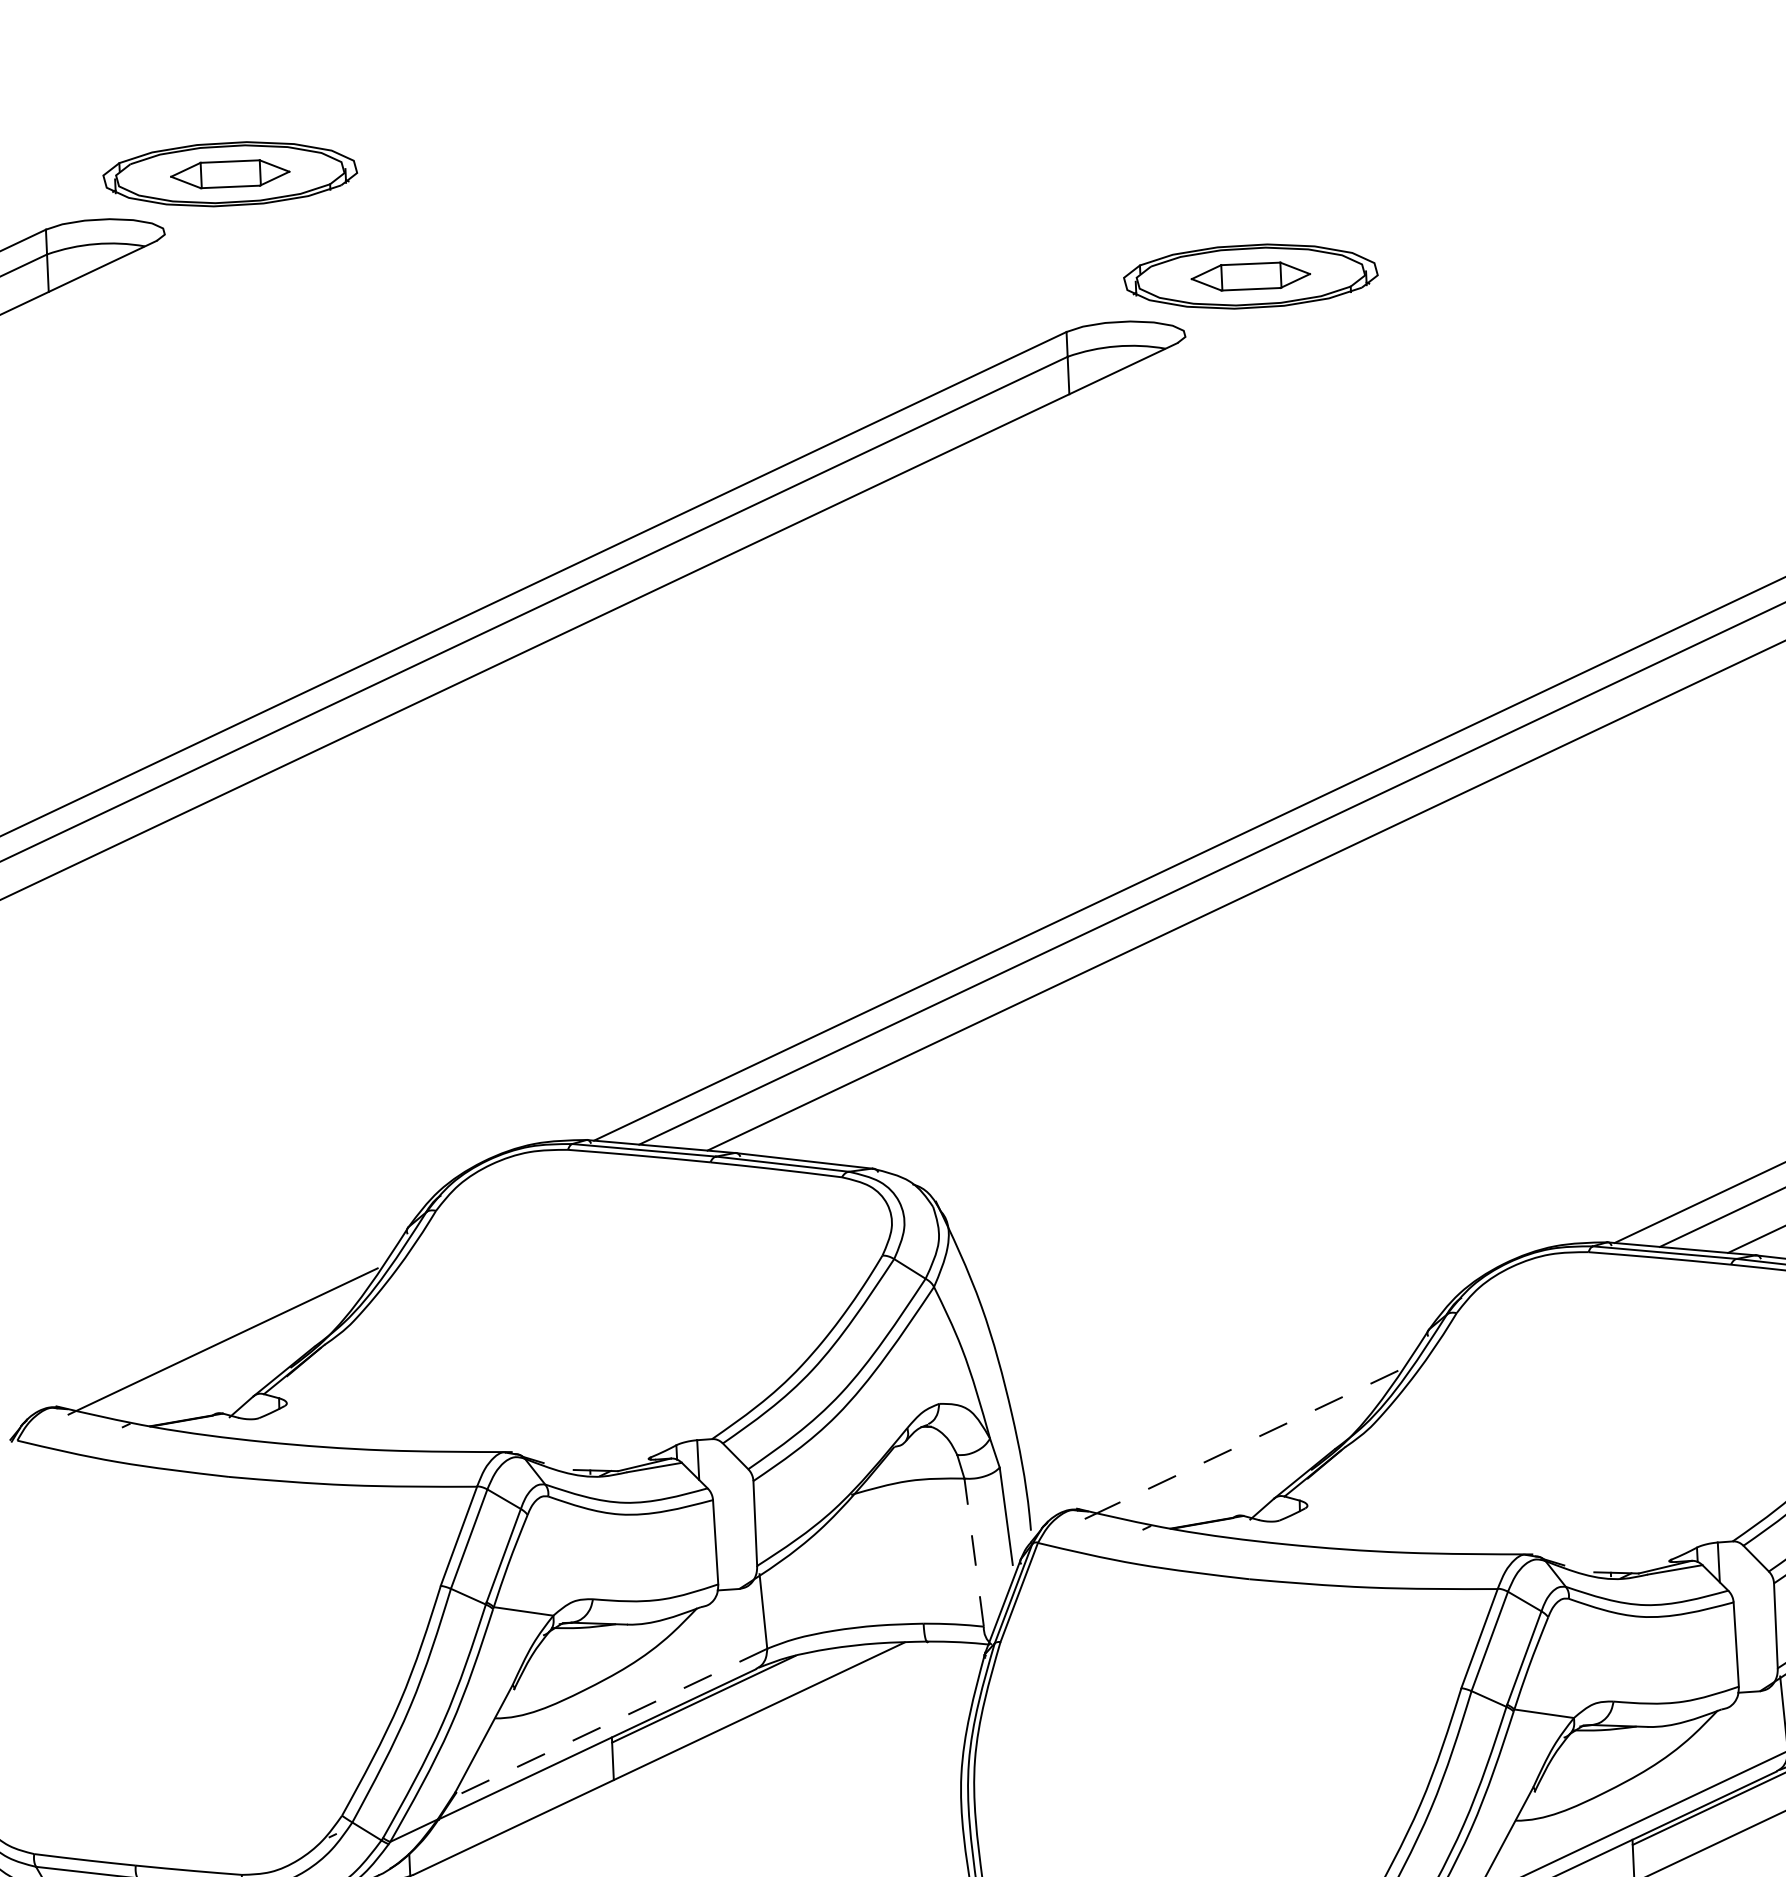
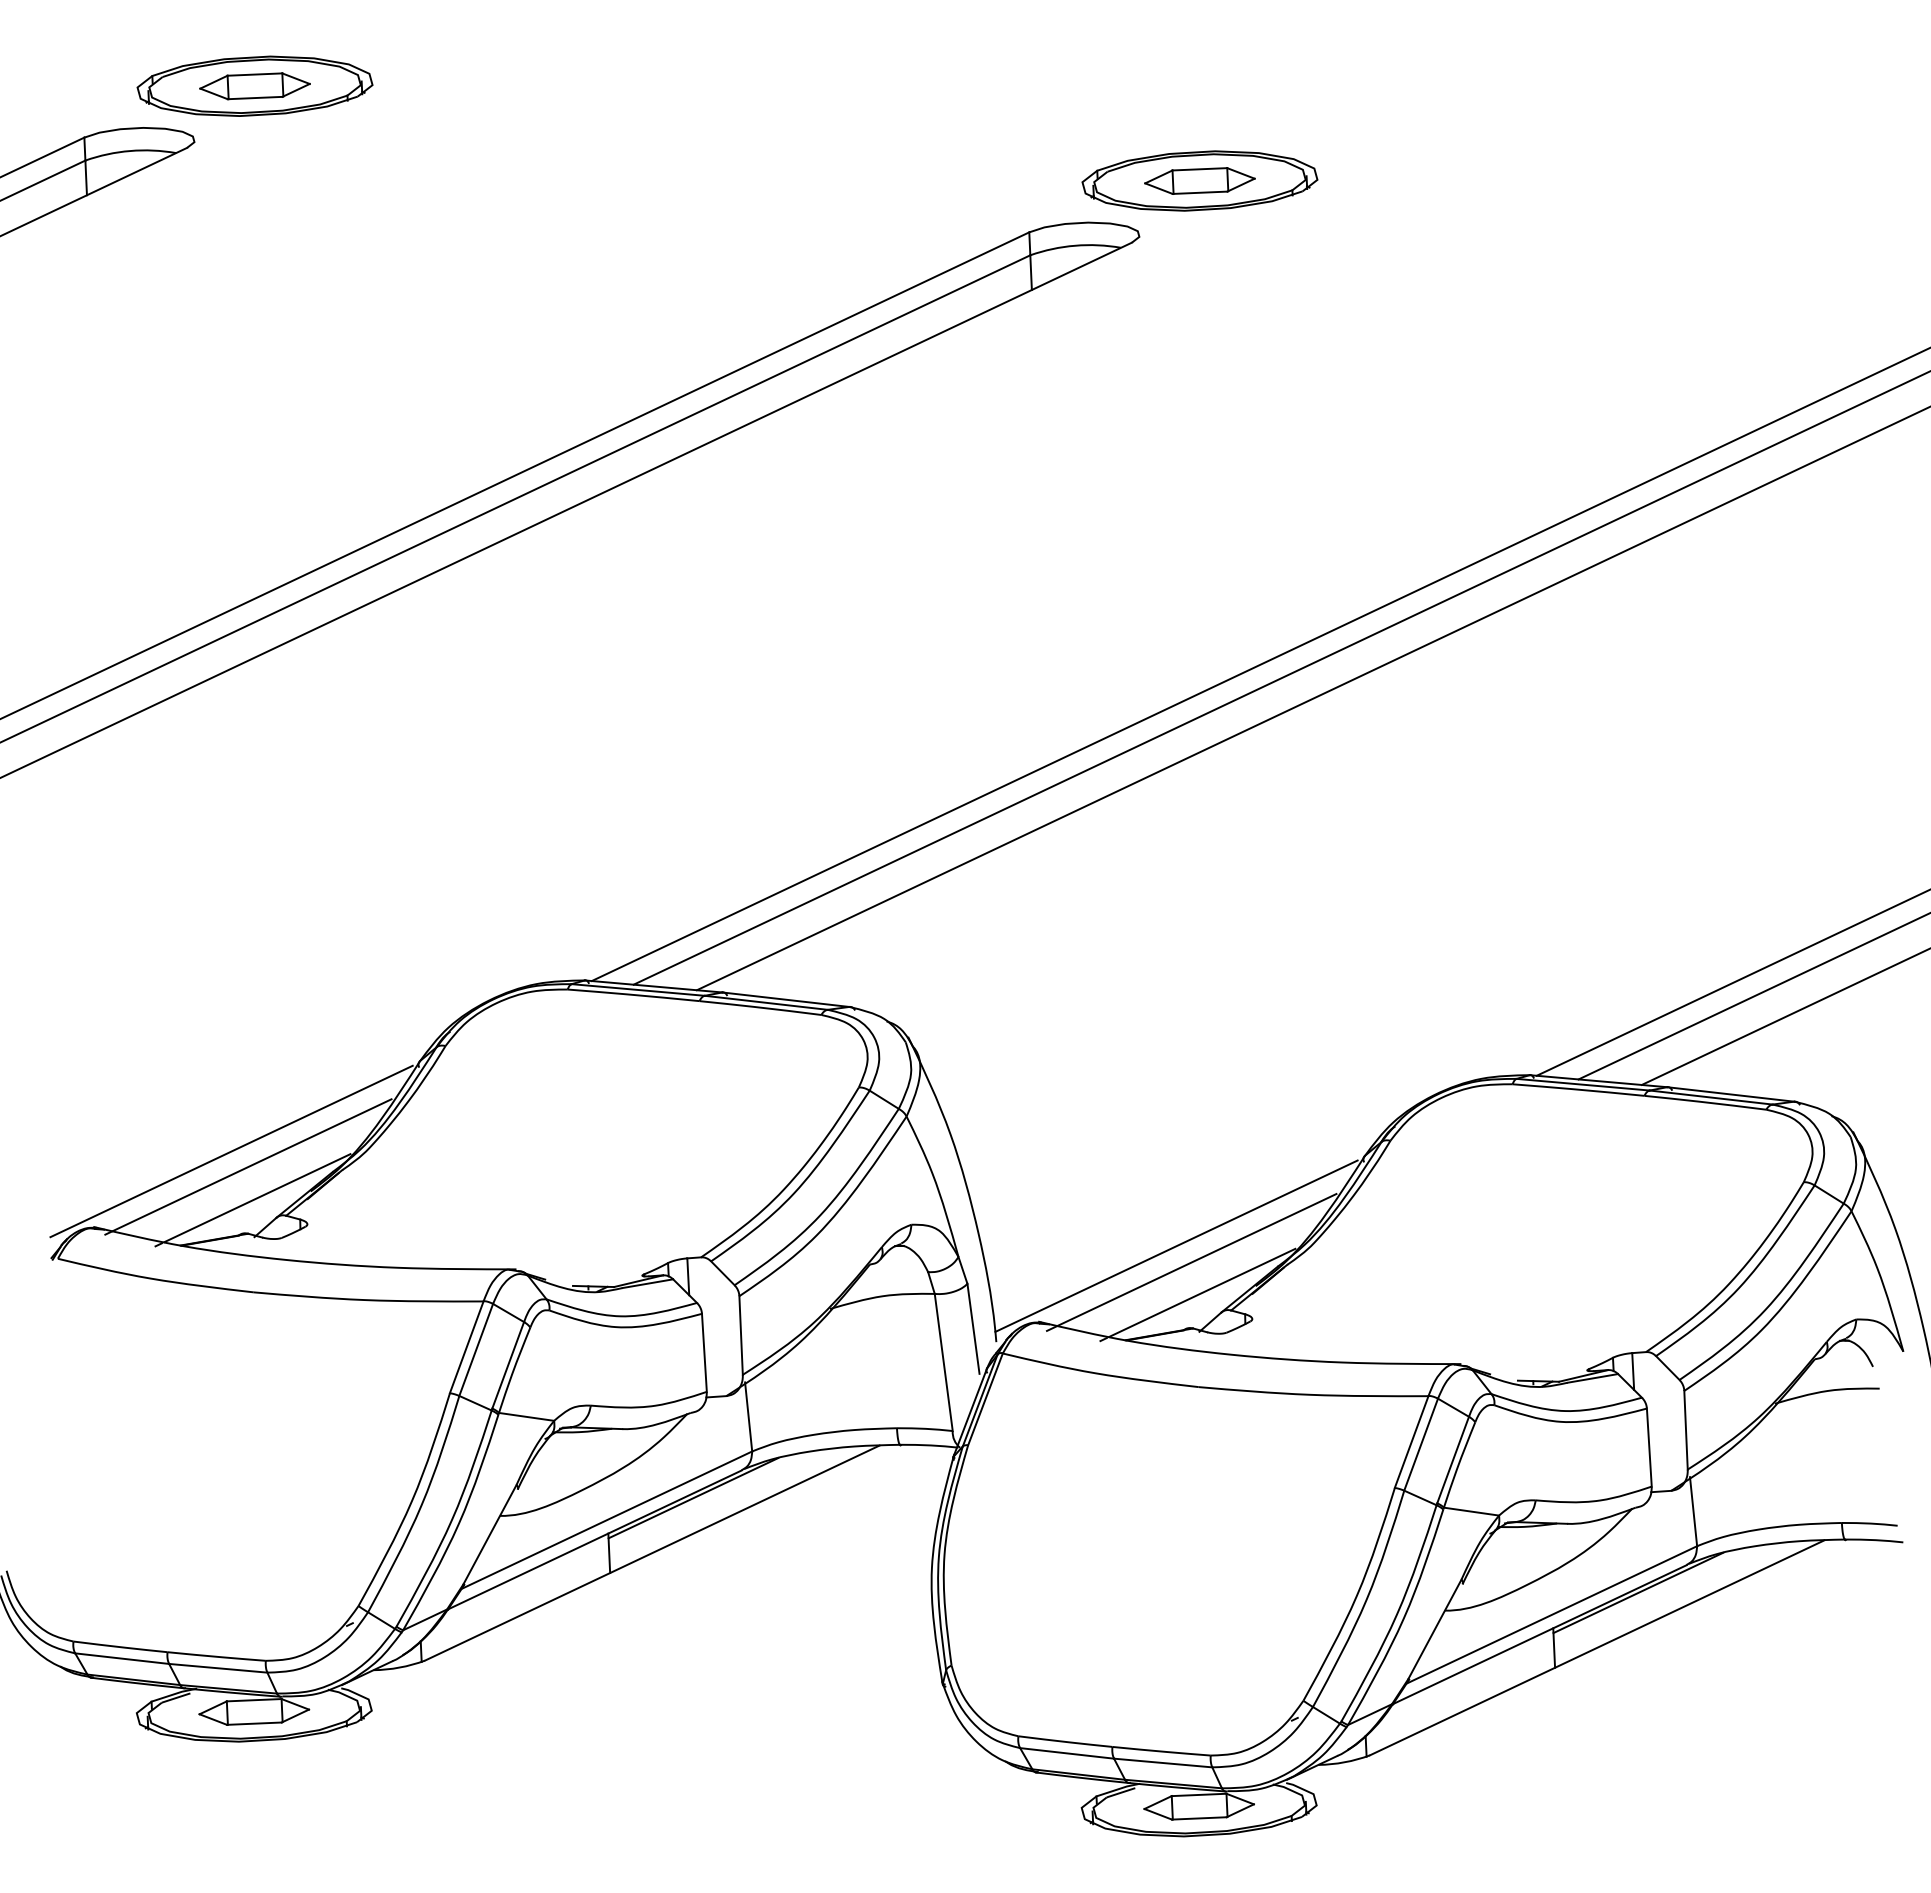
line: (204, 1324) -> (231, 1151), added
line: (232, 1375) -> (257, 1198), added
line: (1225, 1426) -> (1176, 1245), added
line: (1247, 1442) -> (1196, 1260), dashed -> solid
line: (1253, 1477) -> (1202, 1292), added
line: (973, 1551) -> (943, 1361), dashed -> solid
line: (609, 1723) -> (606, 1520), dashed -> solid

